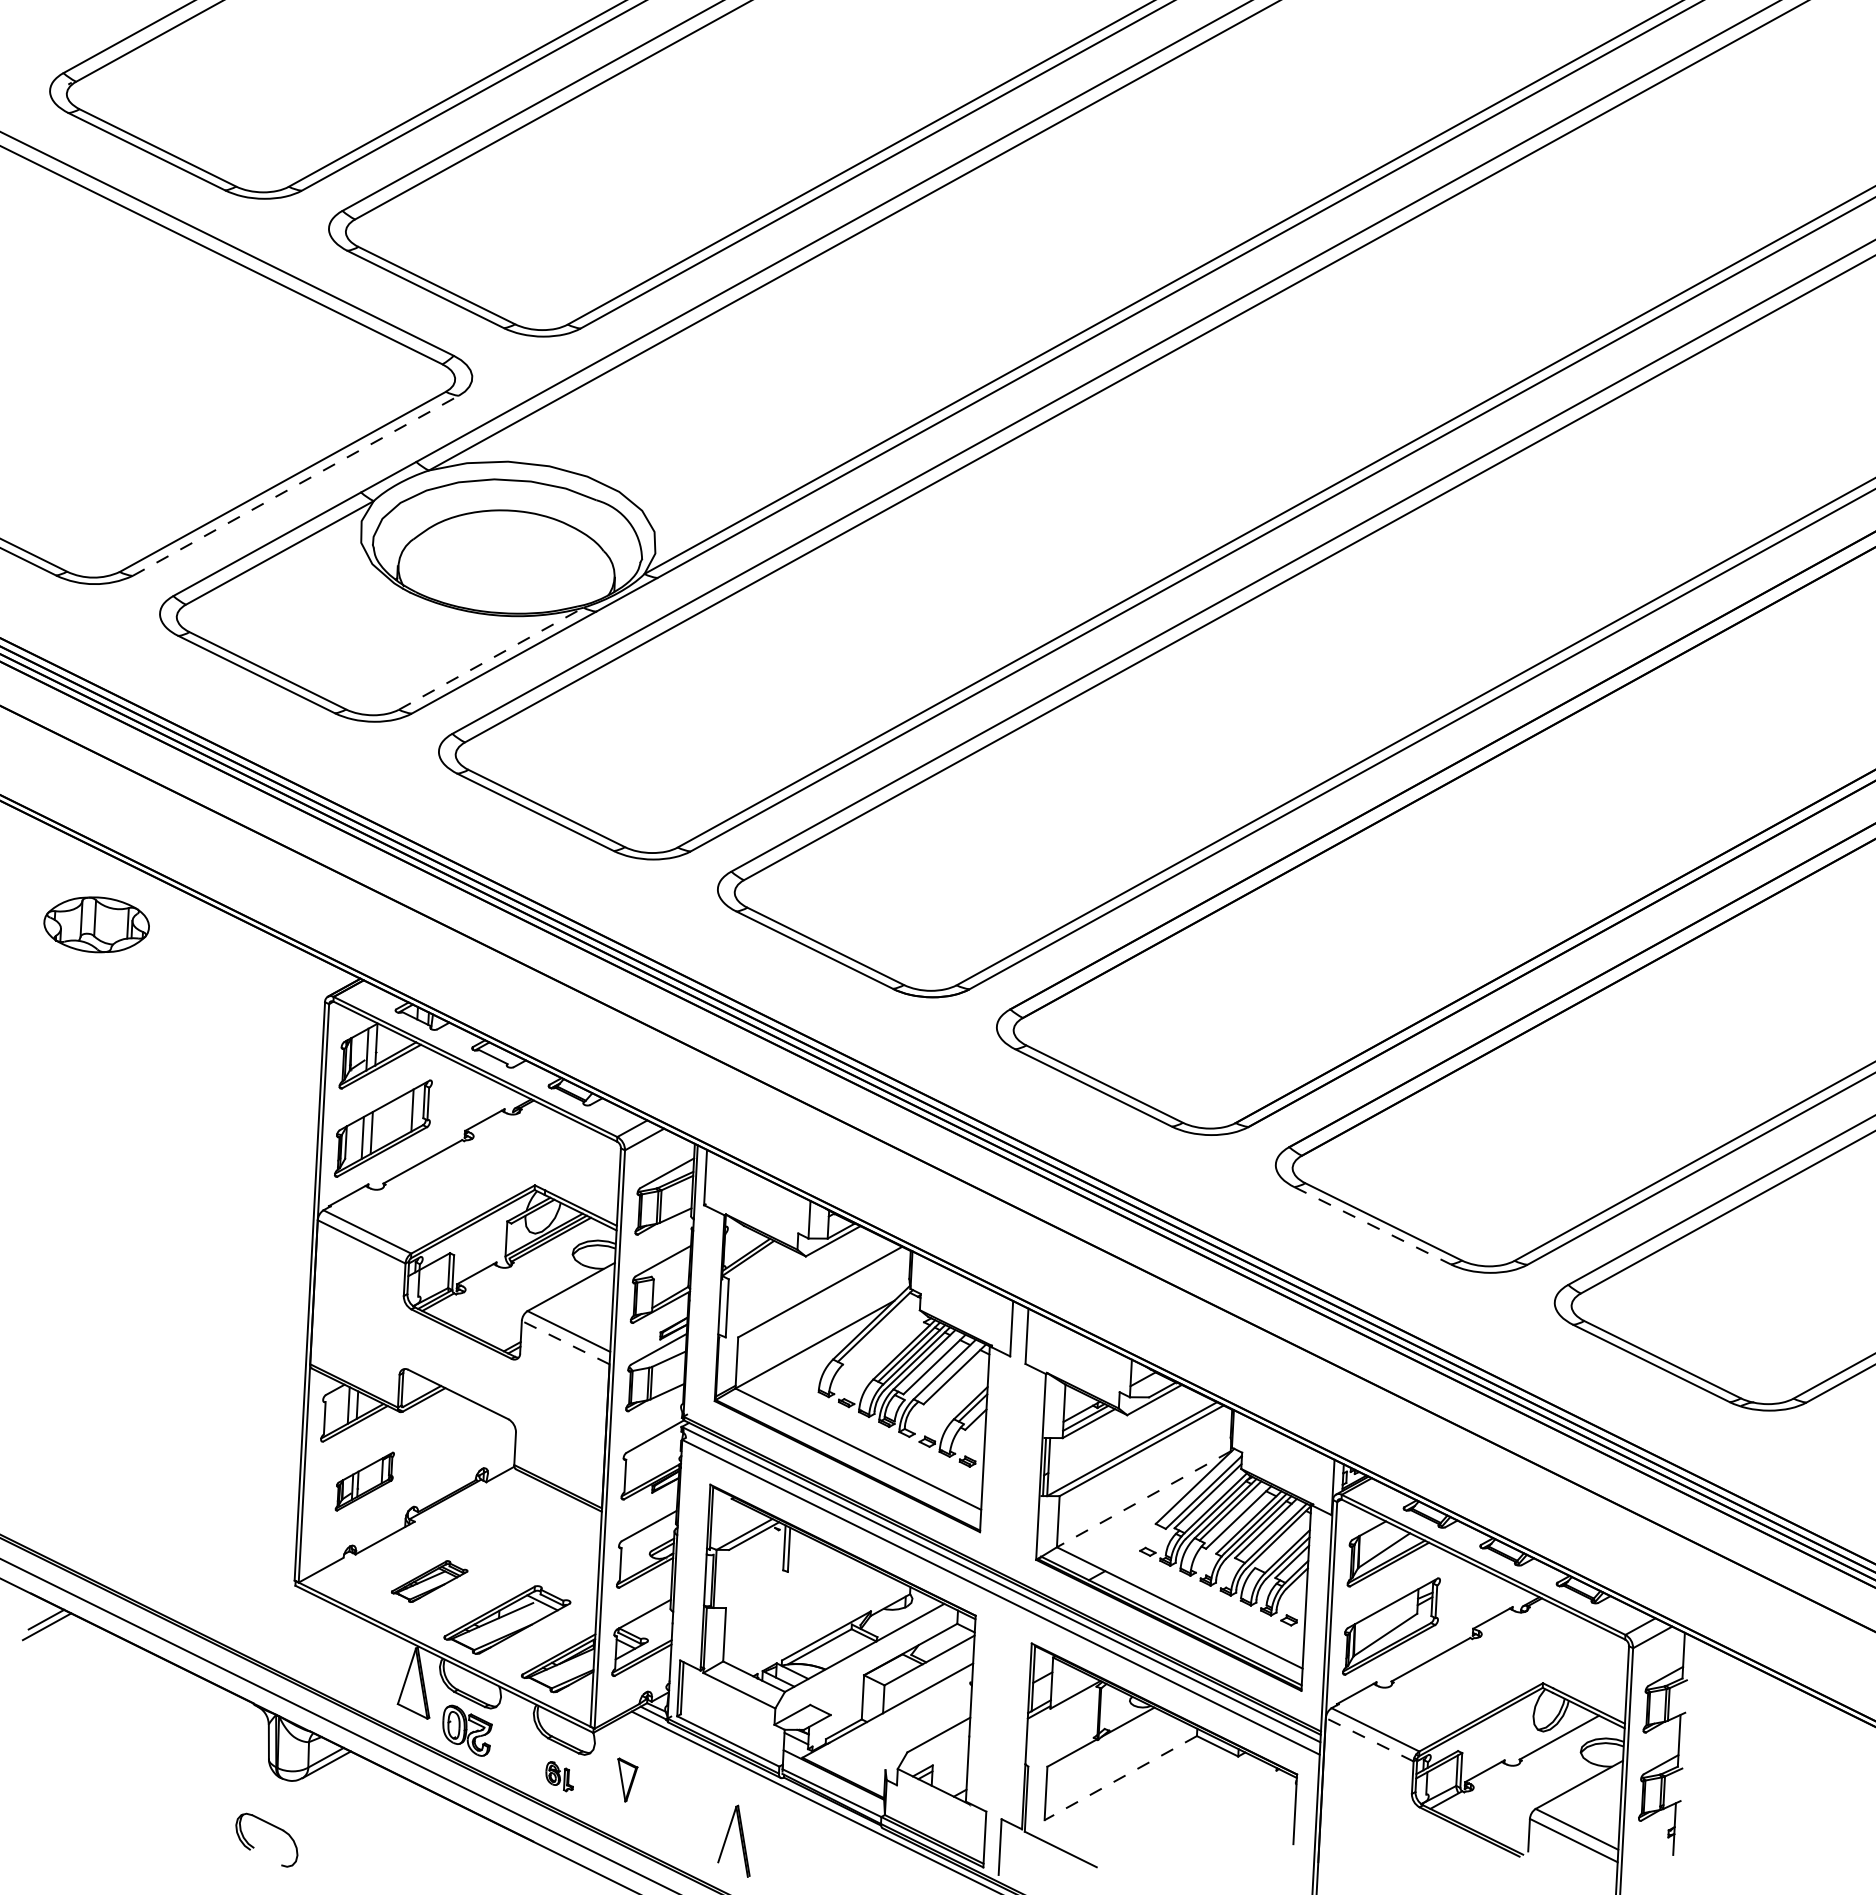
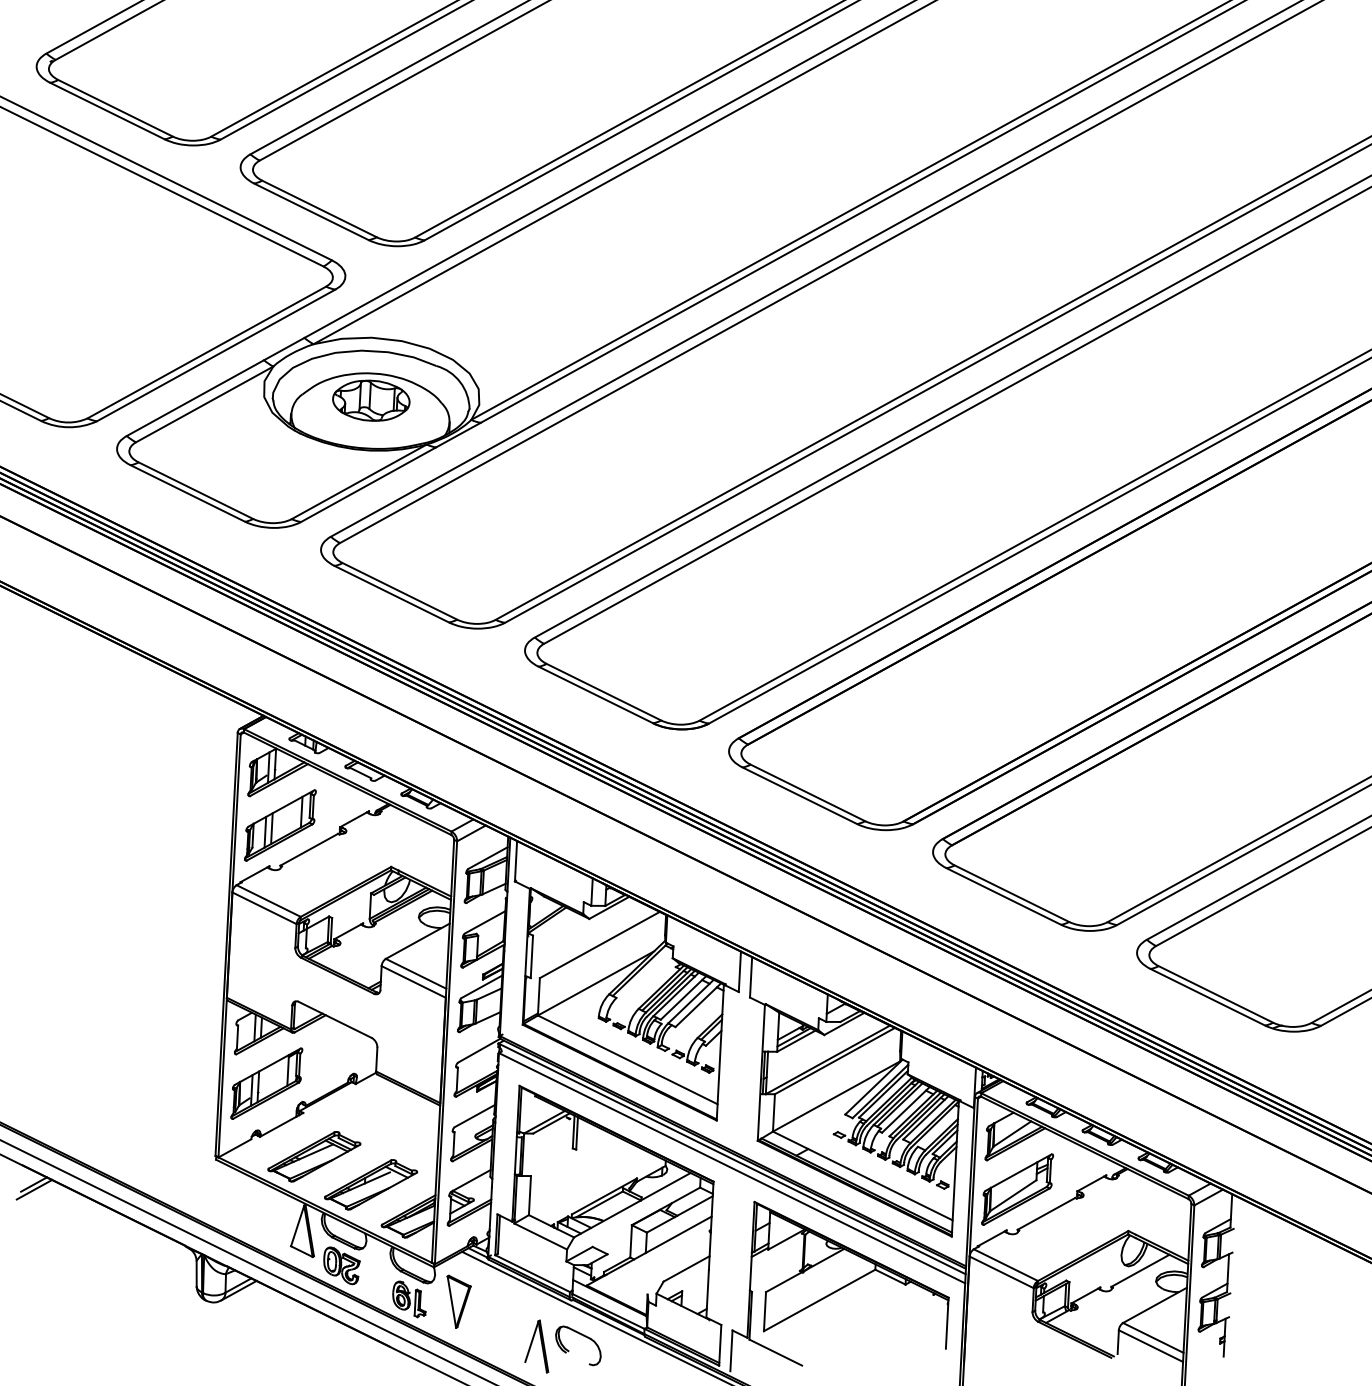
line: (296, 485) -> (216, 355), dashed -> solid
line: (491, 658) -> (359, 481), dashed -> solid
part: (96, 924) -> (371, 400), moved
line: (1373, 1225) -> (1004, 896), dashed -> solid
line: (565, 1342) -> (413, 981), dashed -> solid
part: (364, 1481) -> (266, 1083), size x1.67
line: (1143, 1499) -> (836, 1096), dashed -> solid
part: (429, 1581) -> (314, 1156), size x1.67
line: (1369, 1739) -> (1001, 1272), dashed -> solid
part: (559, 1776) -> (409, 1299), size x1.67
line: (1120, 1778) -> (819, 1300), dashed -> solid
part: (627, 1779) -> (458, 1301), size x1.67
part: (272, 1826) -> (582, 1335), moved

